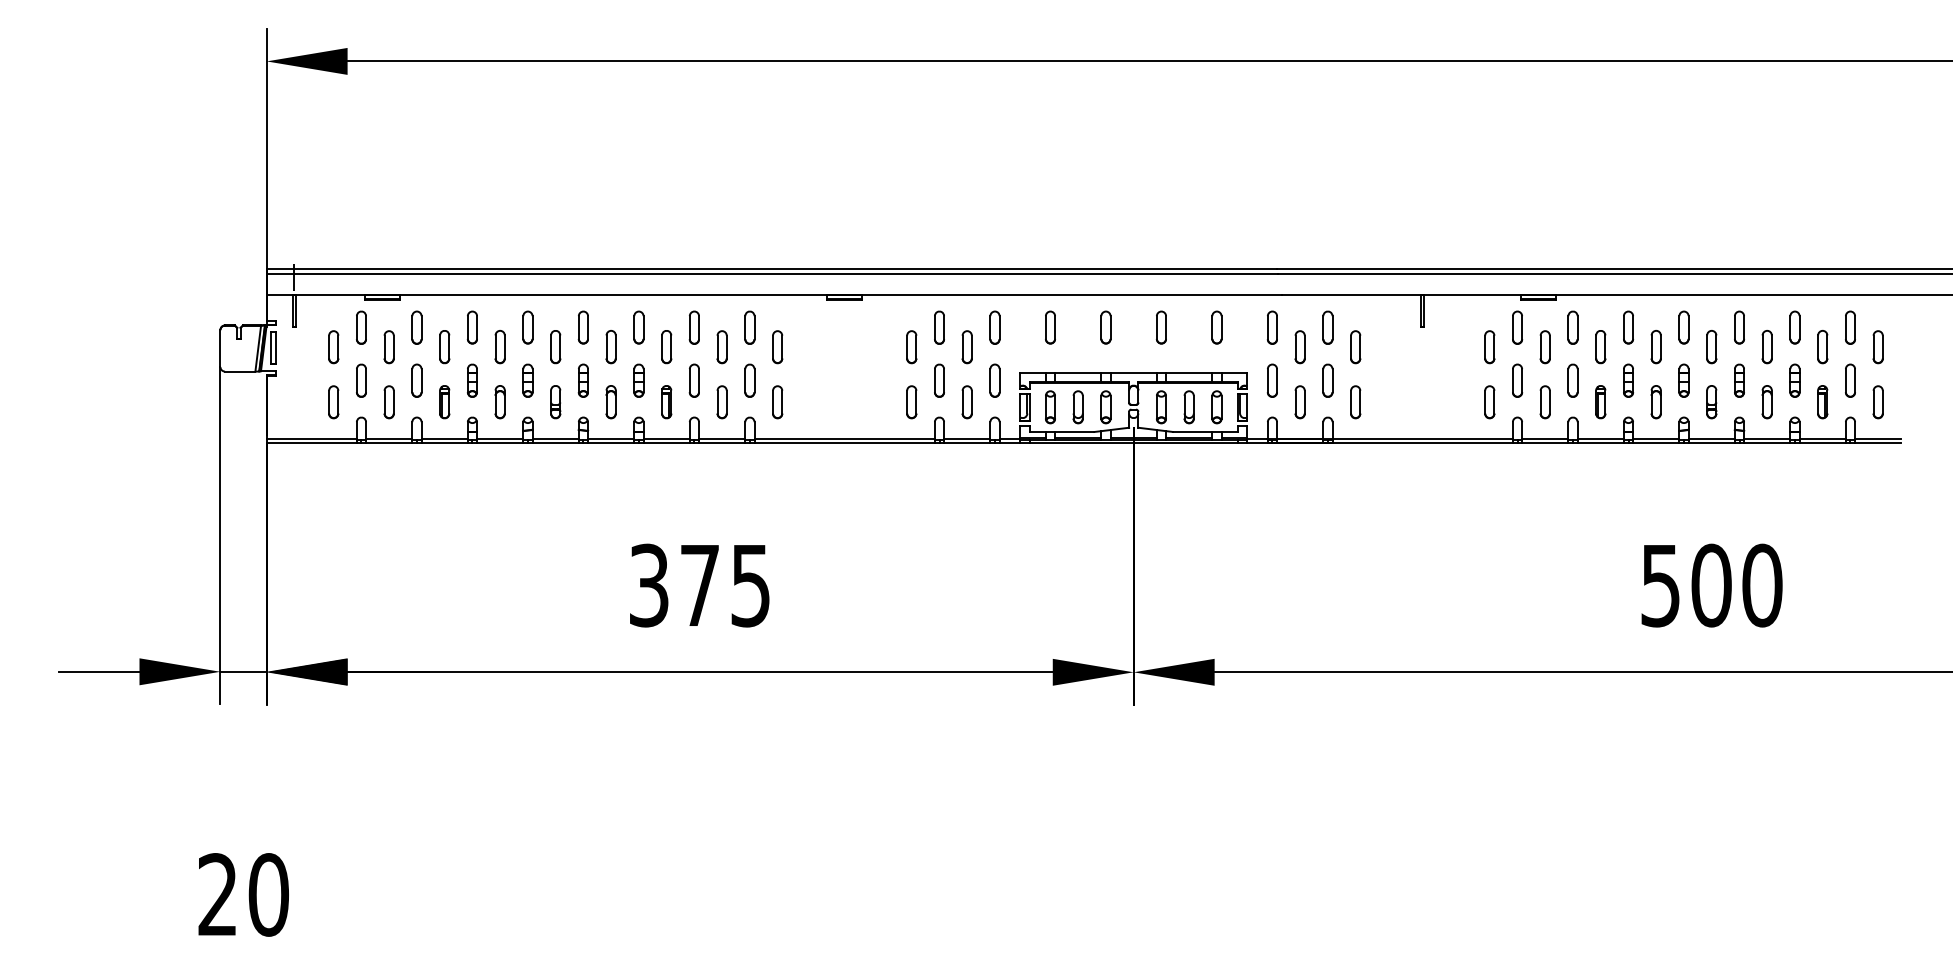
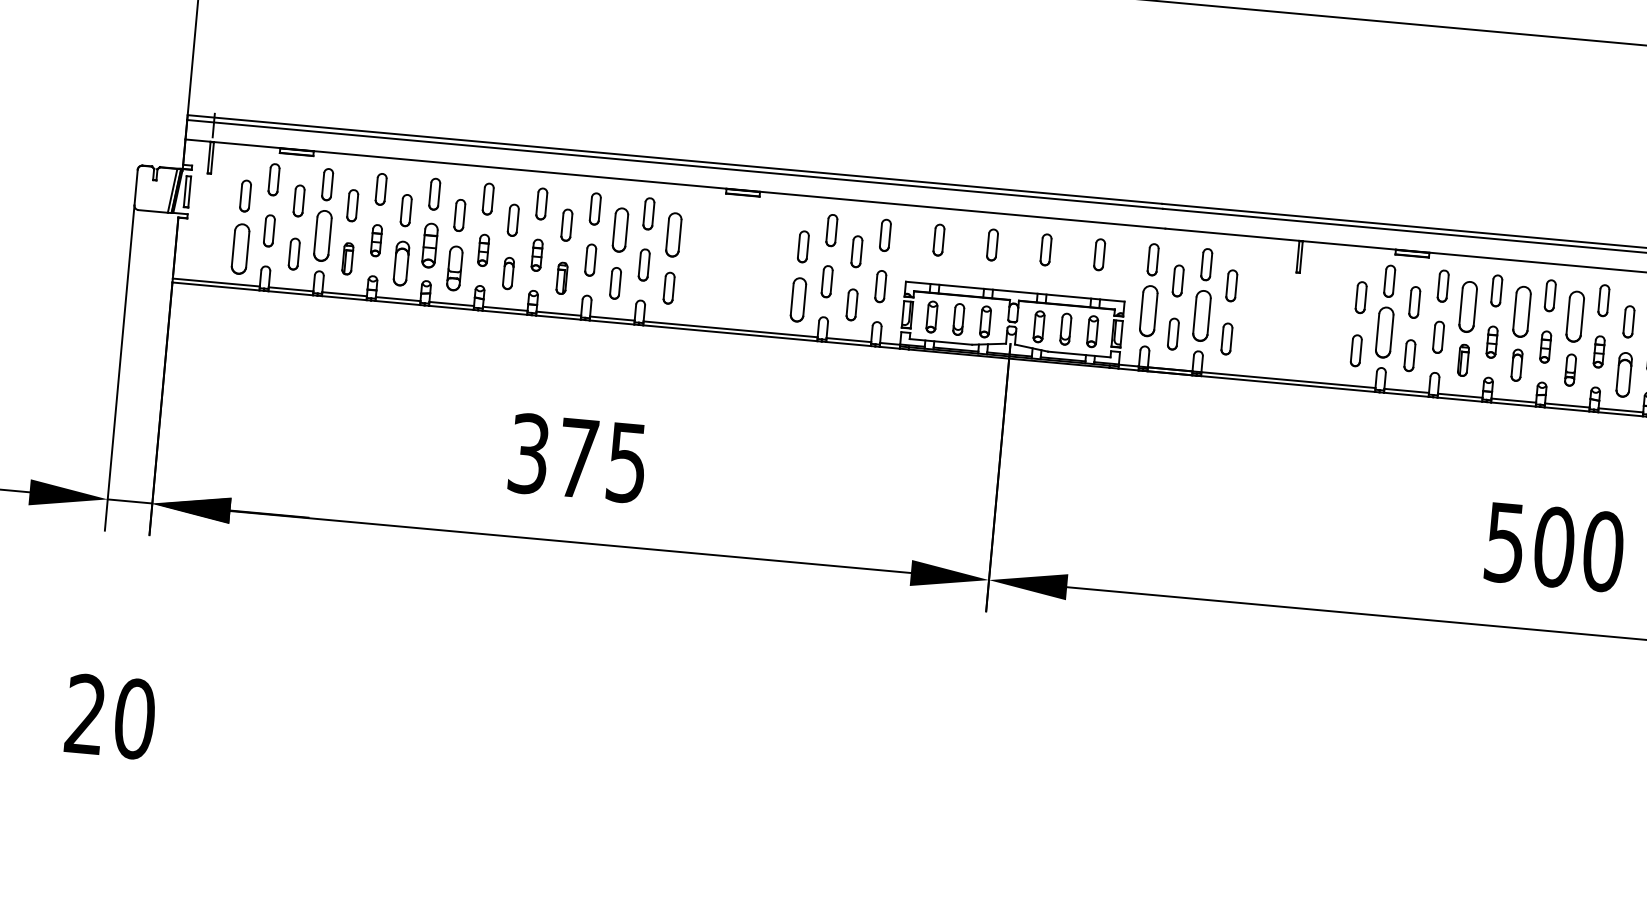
part: (721, 347) -> (619, 230), size x1.4
part: (777, 347) -> (673, 235), size x1.4
part: (1600, 347) -> (1468, 307), size x1.6
part: (1655, 347) -> (1521, 312), size x1.6
part: (1711, 347) -> (1575, 317), size x1.6
part: (416, 380) -> (322, 235), size x1.6
part: (527, 380) -> (429, 245), size x1.4
part: (1271, 380) -> (1147, 310), size x1.6
part: (1327, 380) -> (1201, 315), size x1.6
part: (1517, 380) -> (1385, 332), size x1.6
part: (333, 402) -> (240, 249), size x1.6
part: (499, 402) -> (400, 264), size x1.4
part: (555, 402) -> (454, 268), size x1.4
part: (911, 402) -> (798, 300), size x1.4
part: (1766, 402) -> (1623, 375), size x1.4

